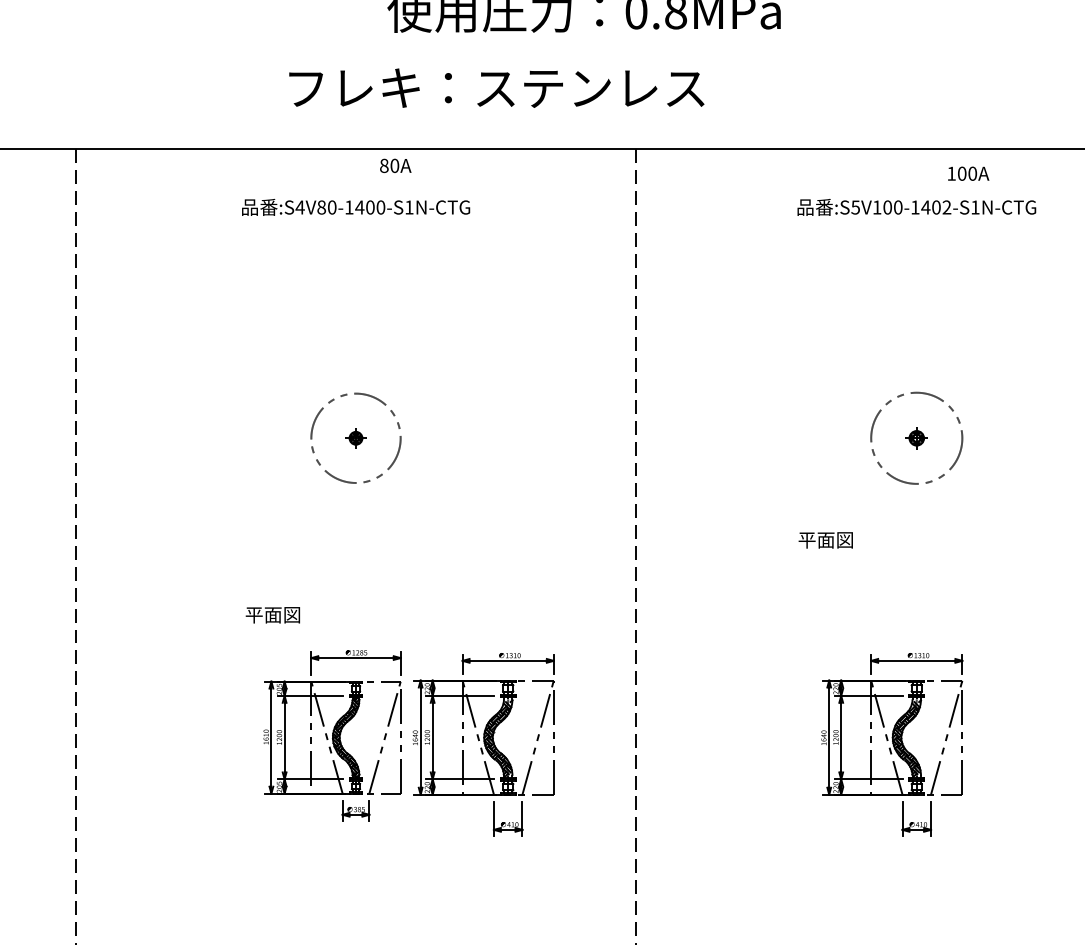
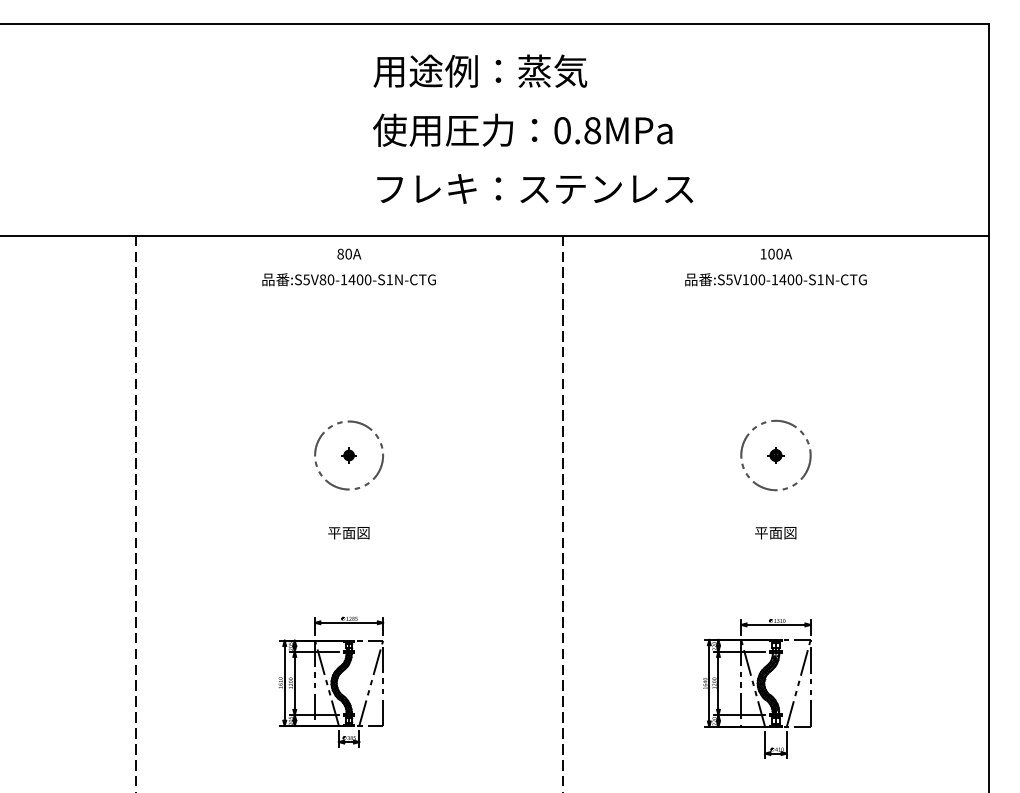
text: (497, 87) -> (535, 188), moved
text: (395, 165) -> (349, 253), moved
text: (968, 172) -> (776, 253), moved
text: (300, 207) -> (306, 279), :S4V80-1400-S1N-CTG -> :S5V80-1400-S1N-CTG
text: (946, 207) -> (798, 279), :S5V100-1402-S1N-CTG -> :S5V100-1400-S1N-CTG
text: (825, 540) -> (775, 533), moved
text: (272, 615) -> (348, 533), moved
part: (483, 744) -> (446, 688), removed

